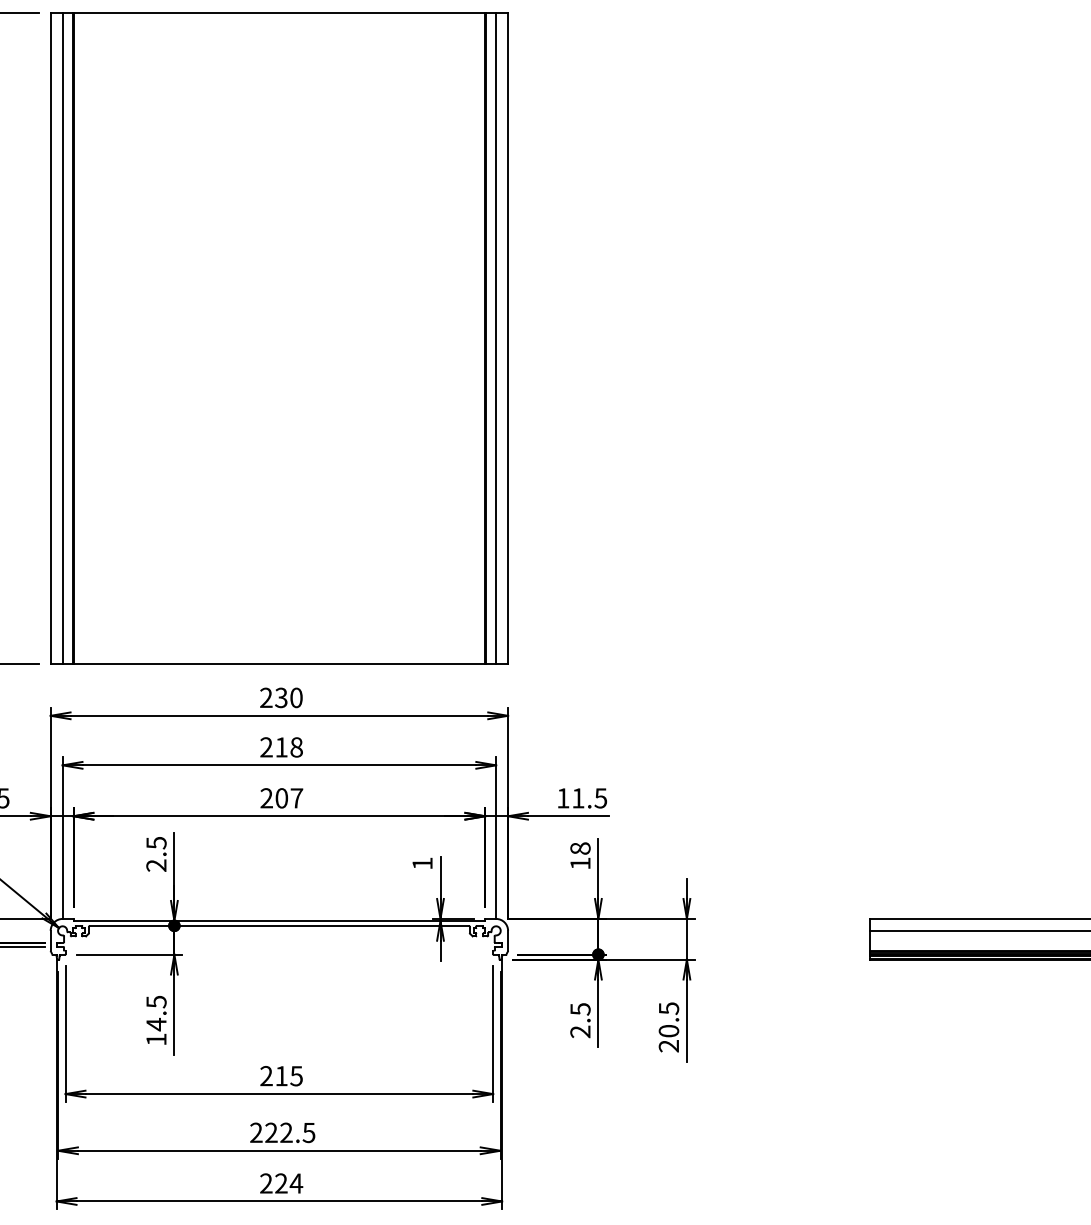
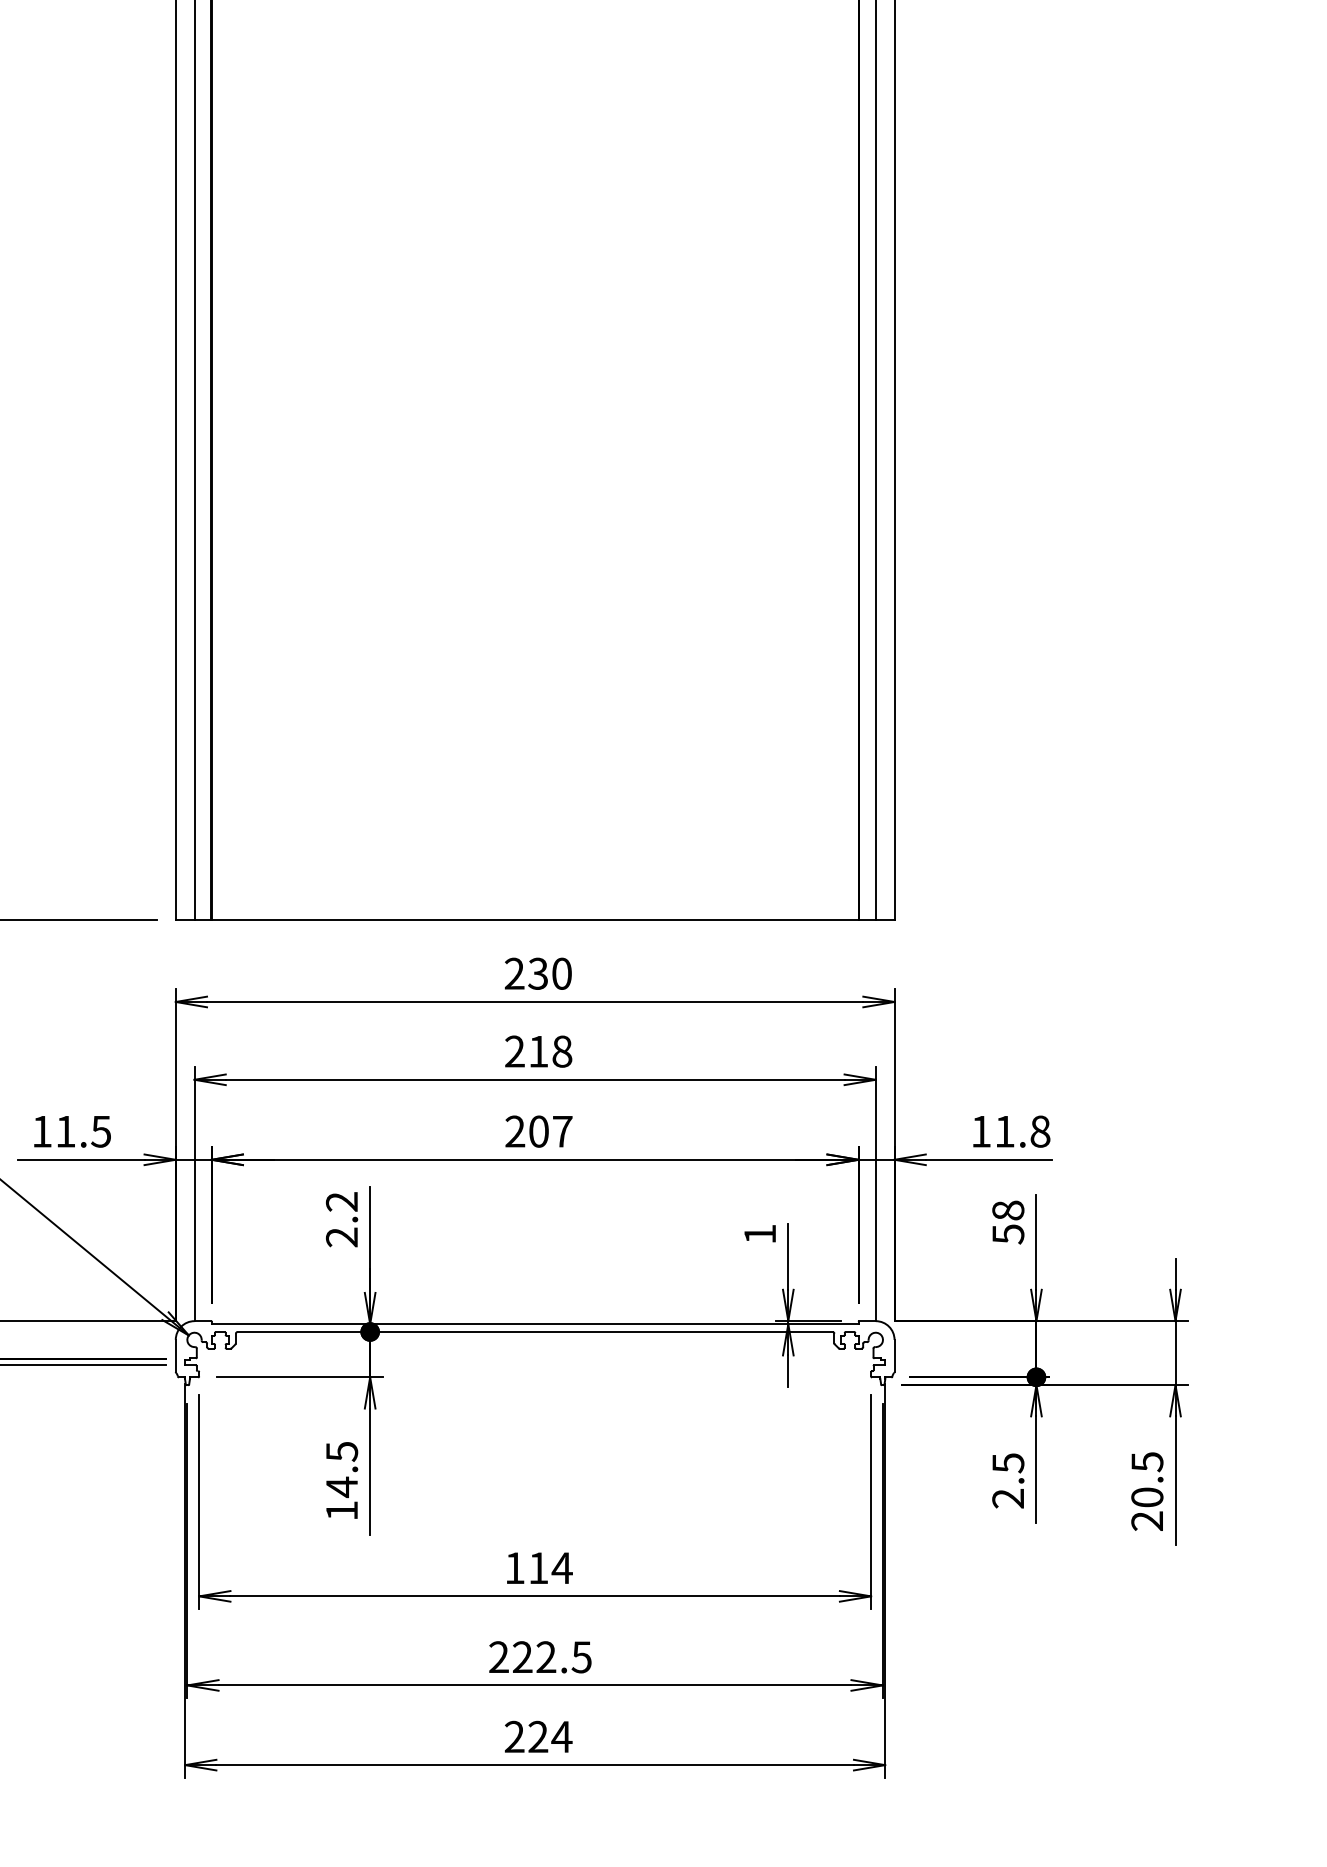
text: (600, 798) -> (1039, 1131), 11.5 -> 11.8
text: (156, 842) -> (342, 1201), 2.5 -> 2.2
text: (580, 863) -> (1008, 1234), 18 -> 58
text: (281, 1076) -> (538, 1568), 215 -> 114

